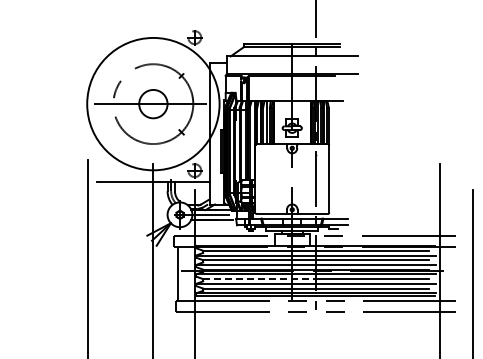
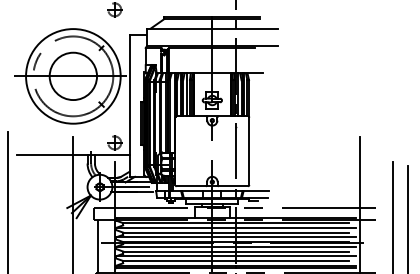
circle: (153, 103) -> (73, 75), size x0.71
circle: (153, 103) -> (73, 75), size x1.67
line: (260, 279) -> (180, 251), dashed -> solid

